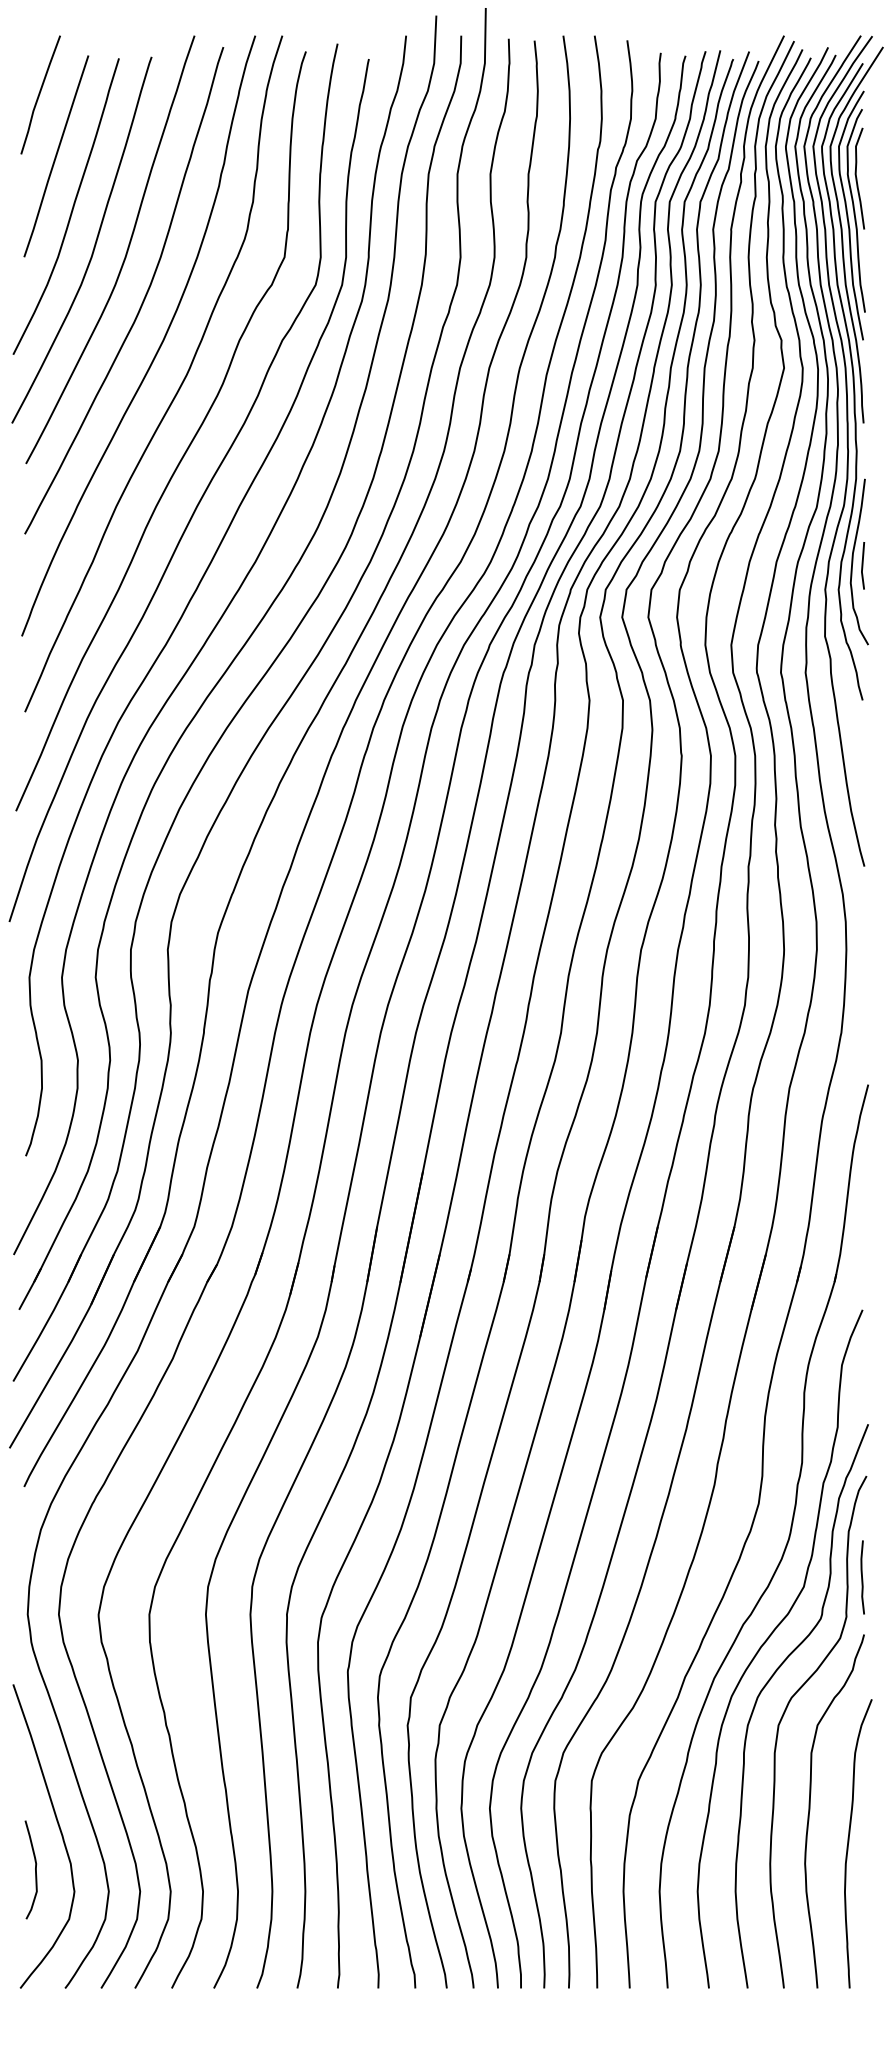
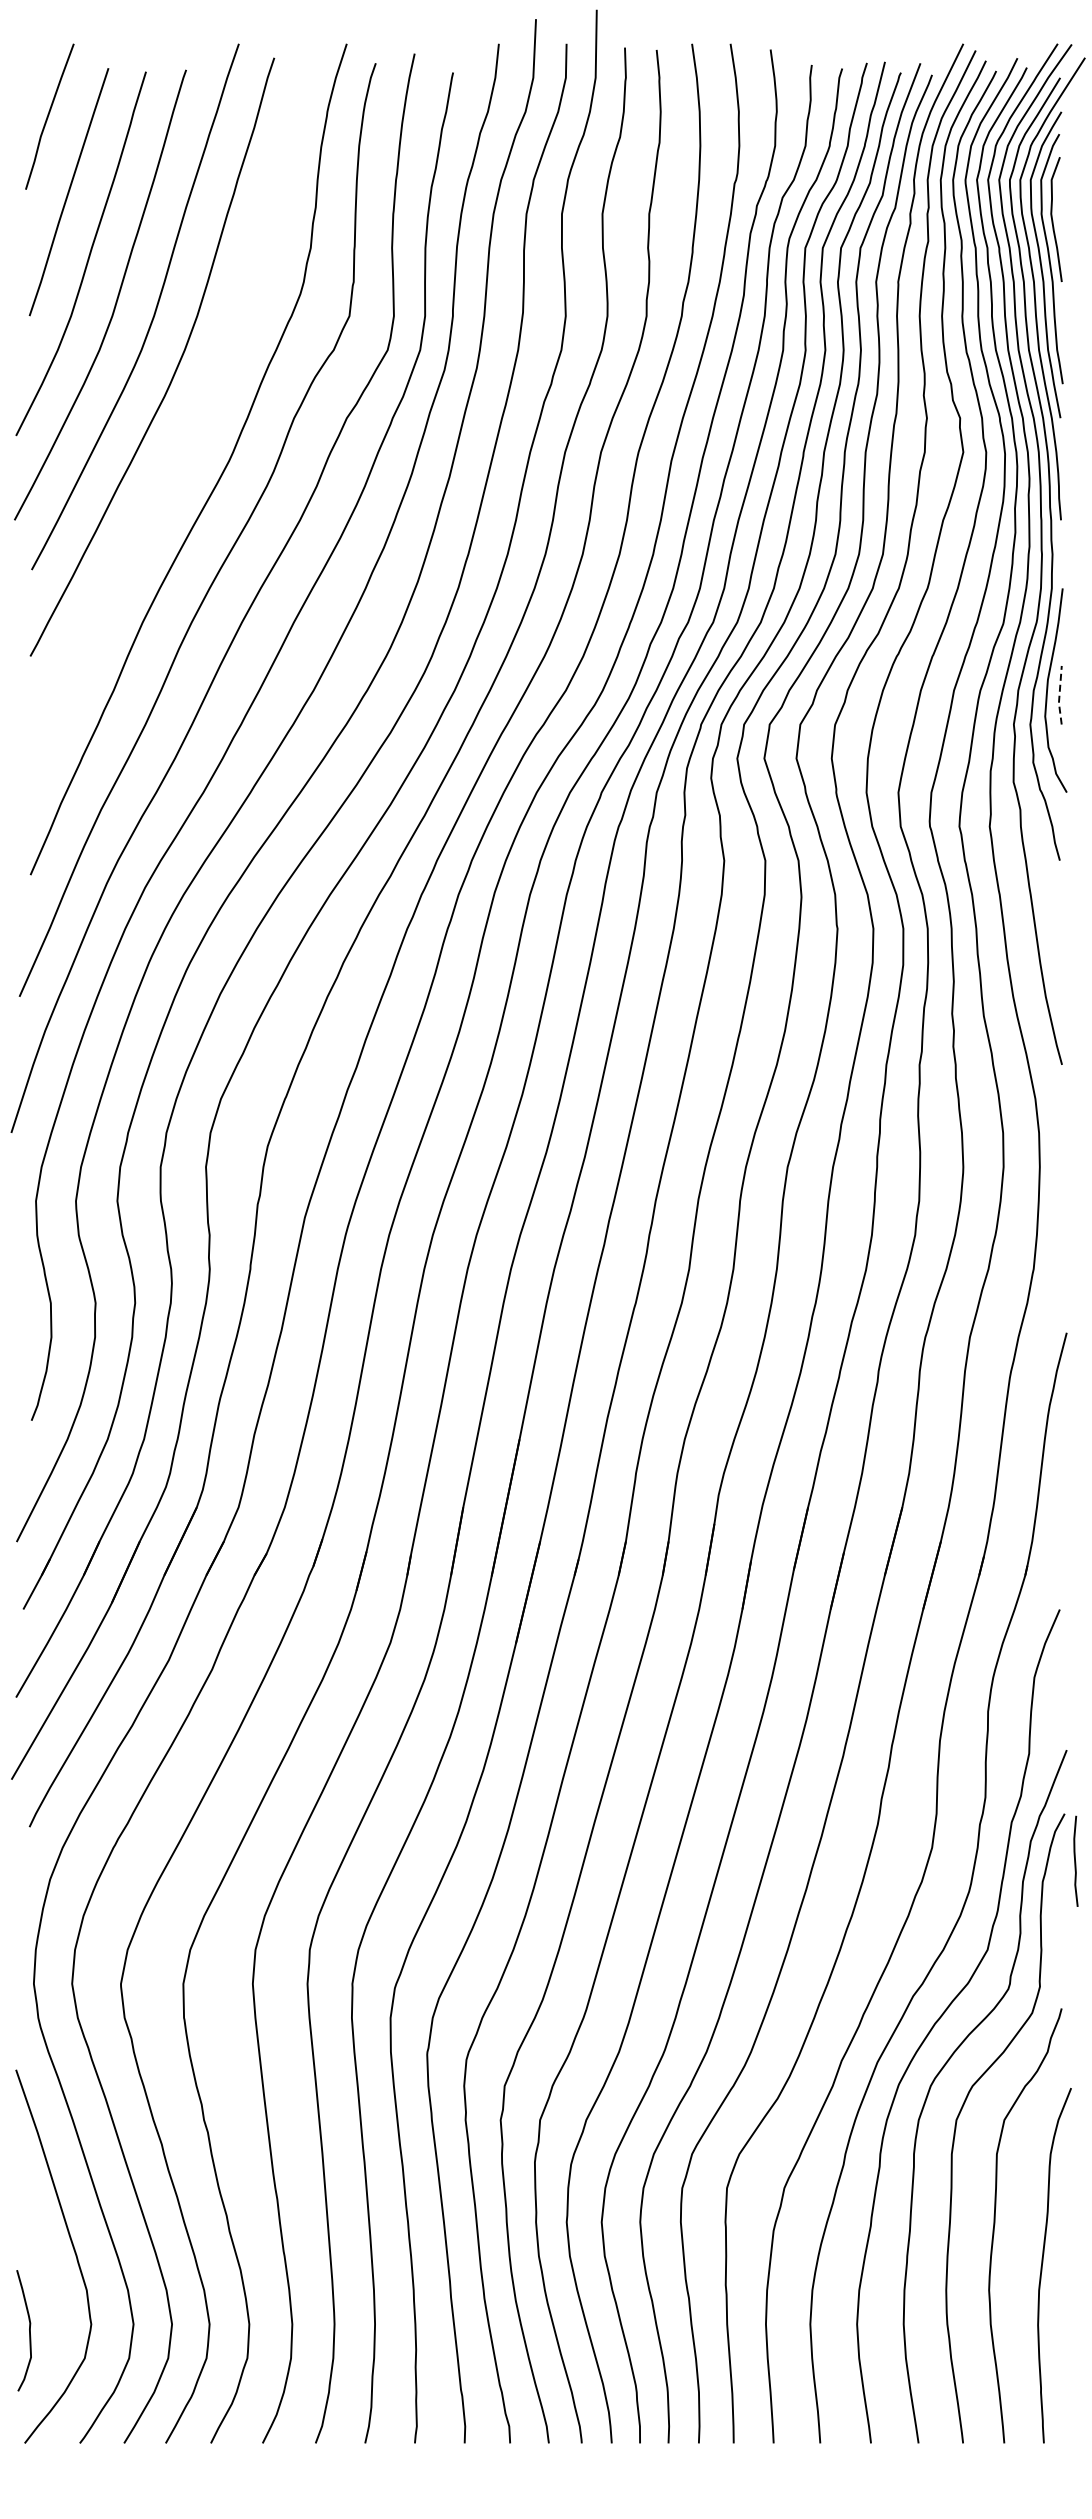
curve: (159, 346) -> (195, 425), removed
line: (862, 566) -> (1059, 695), solid -> dashed
curve: (862, 1576) -> (1075, 1860), moved
curve: (35, 1869) -> (29, 2330), moved

